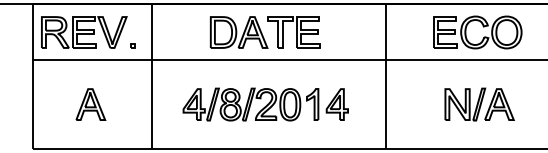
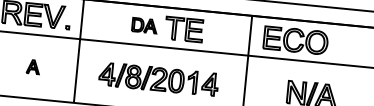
part: (482, 26) -> (299, 36), moved
part: (238, 32) -> (144, 25), size x0.6
part: (90, 104) -> (33, 66), size x0.6

